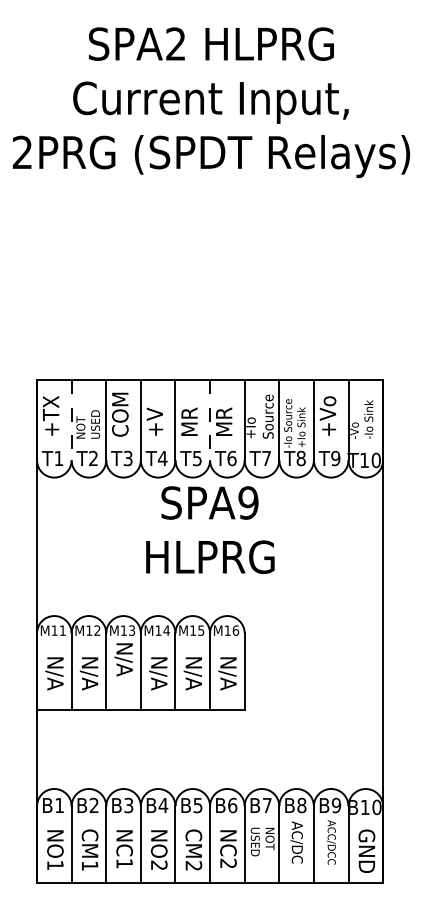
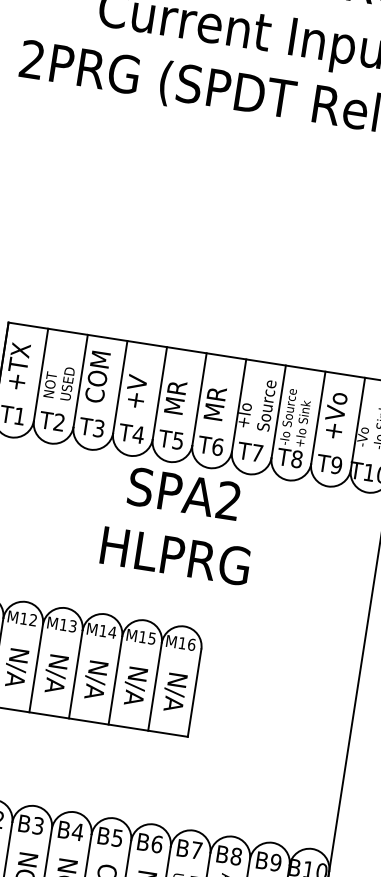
line: (71, 420) -> (40, 375), dashed -> solid
line: (210, 420) -> (199, 399), dashed -> solid
text: (248, 502) -> (228, 500), SPA9 -> SPA2
text: (123, 659) -> (55, 673), moved

